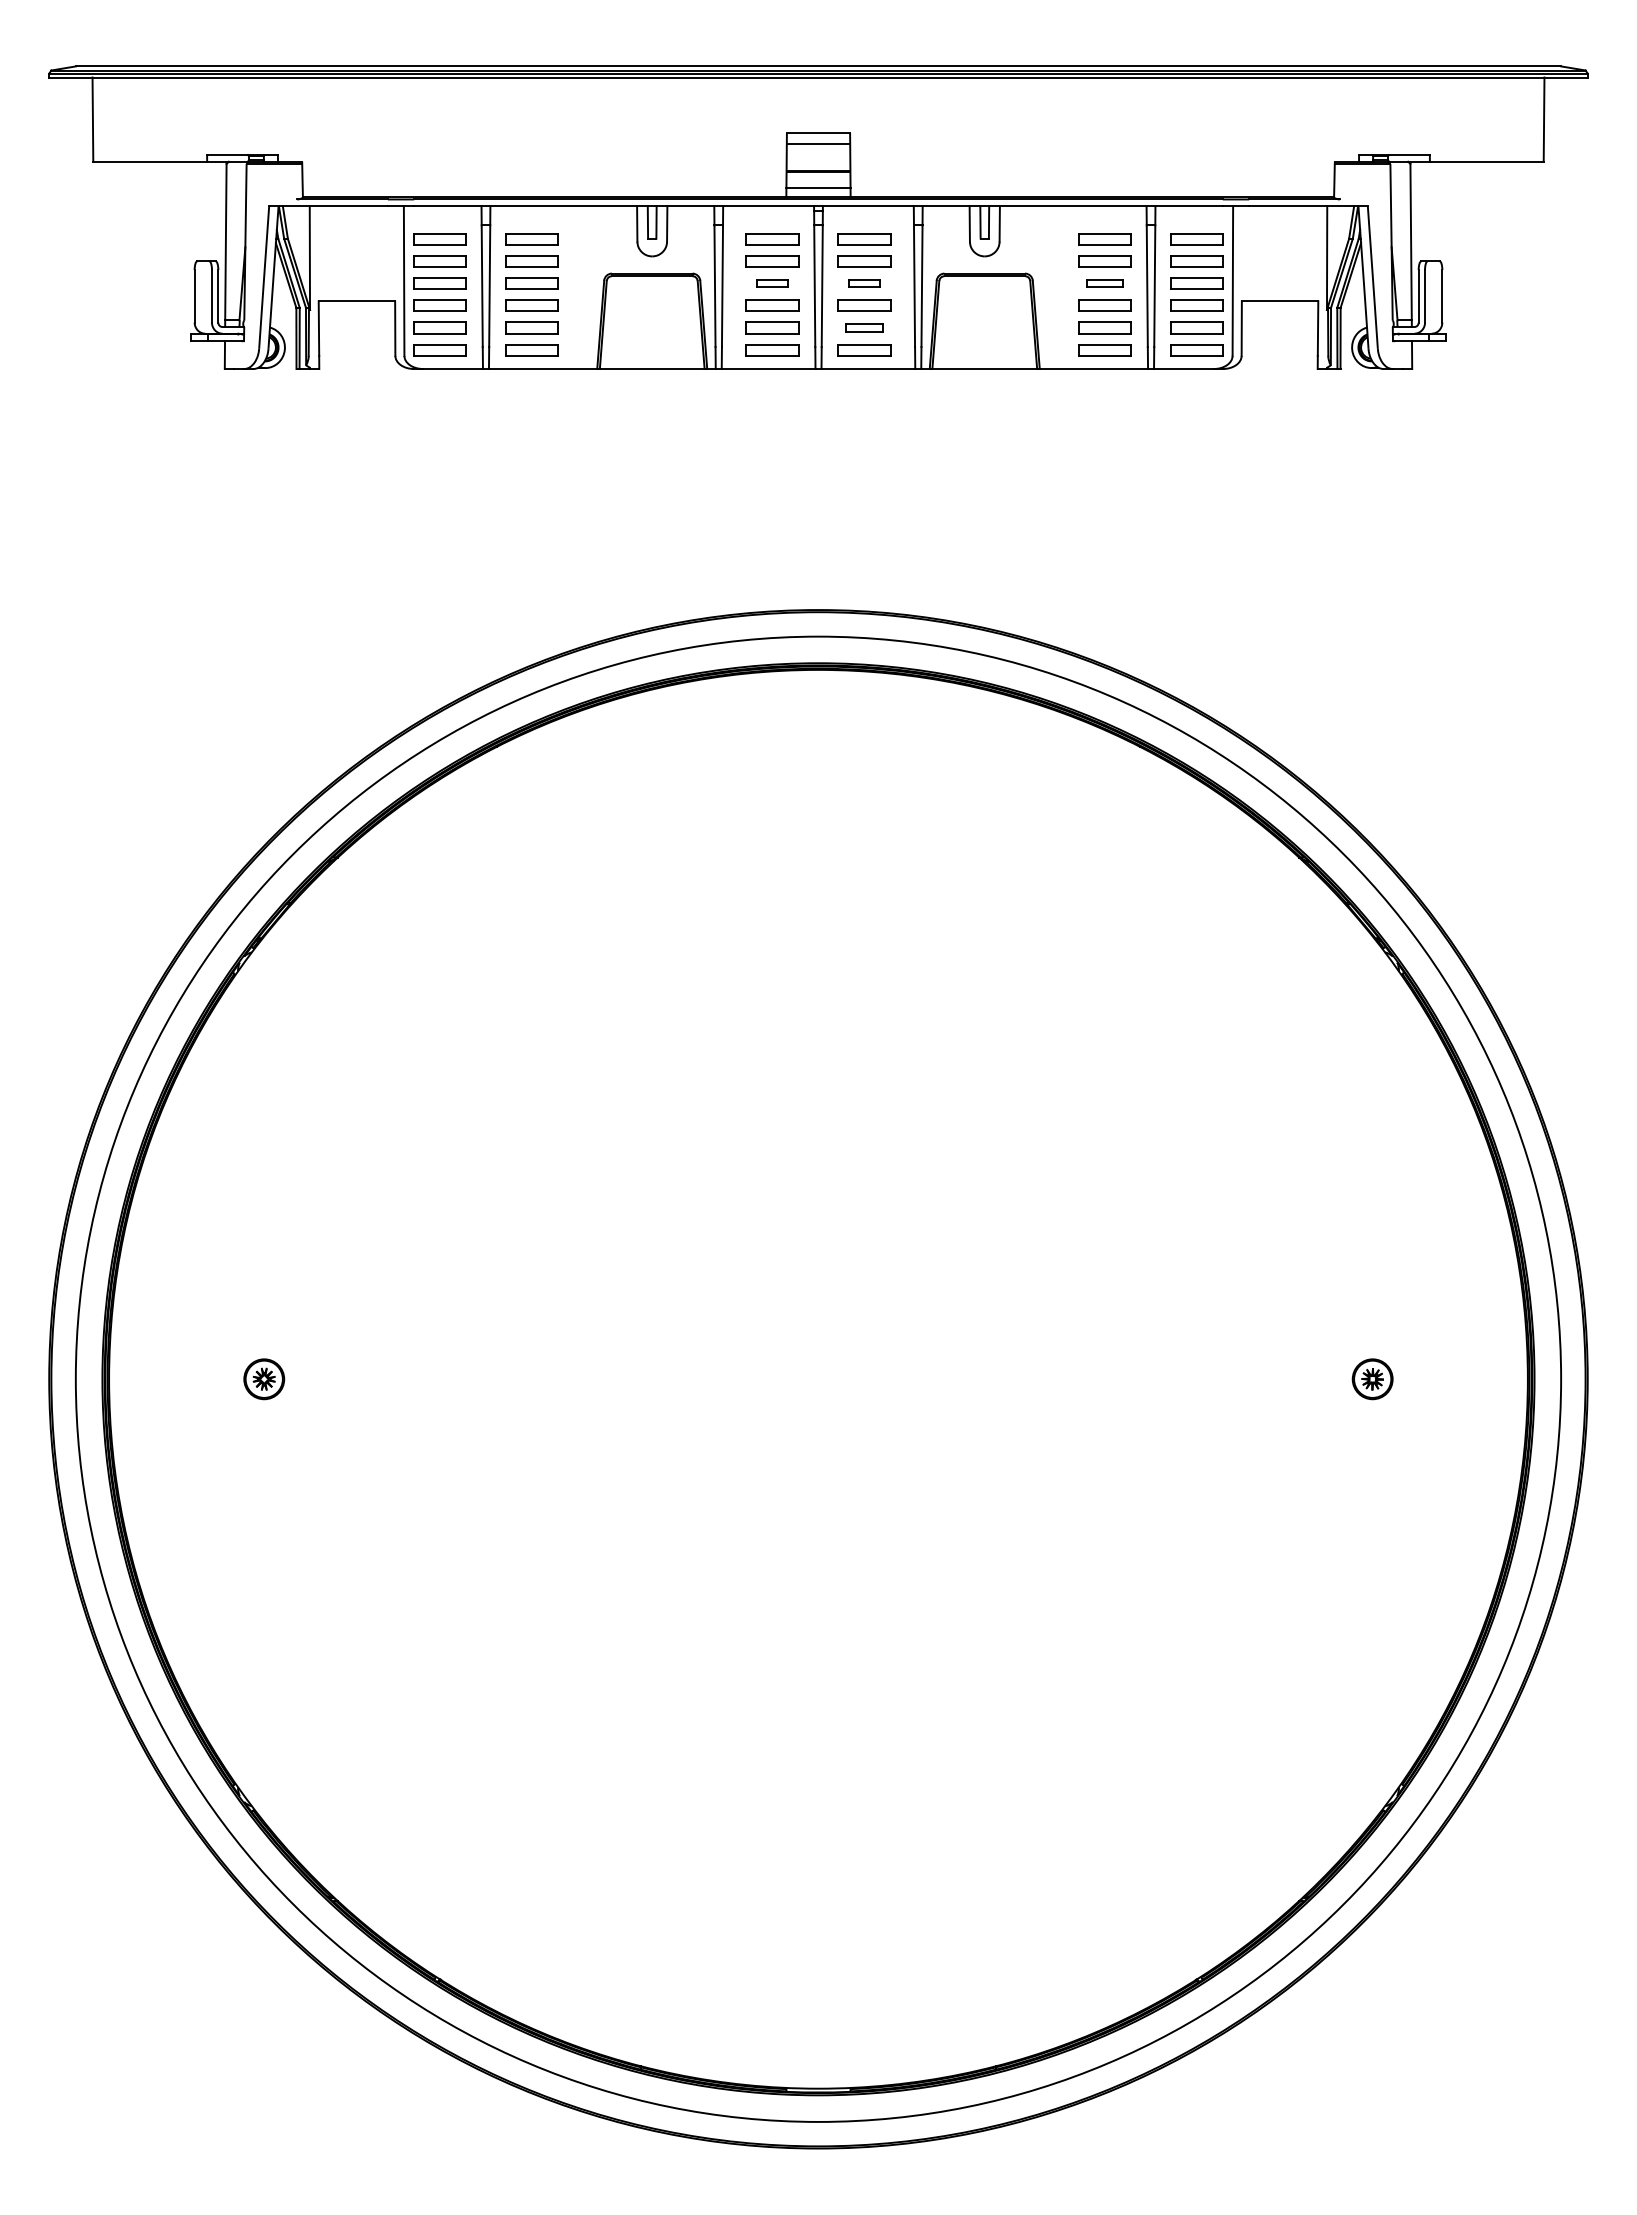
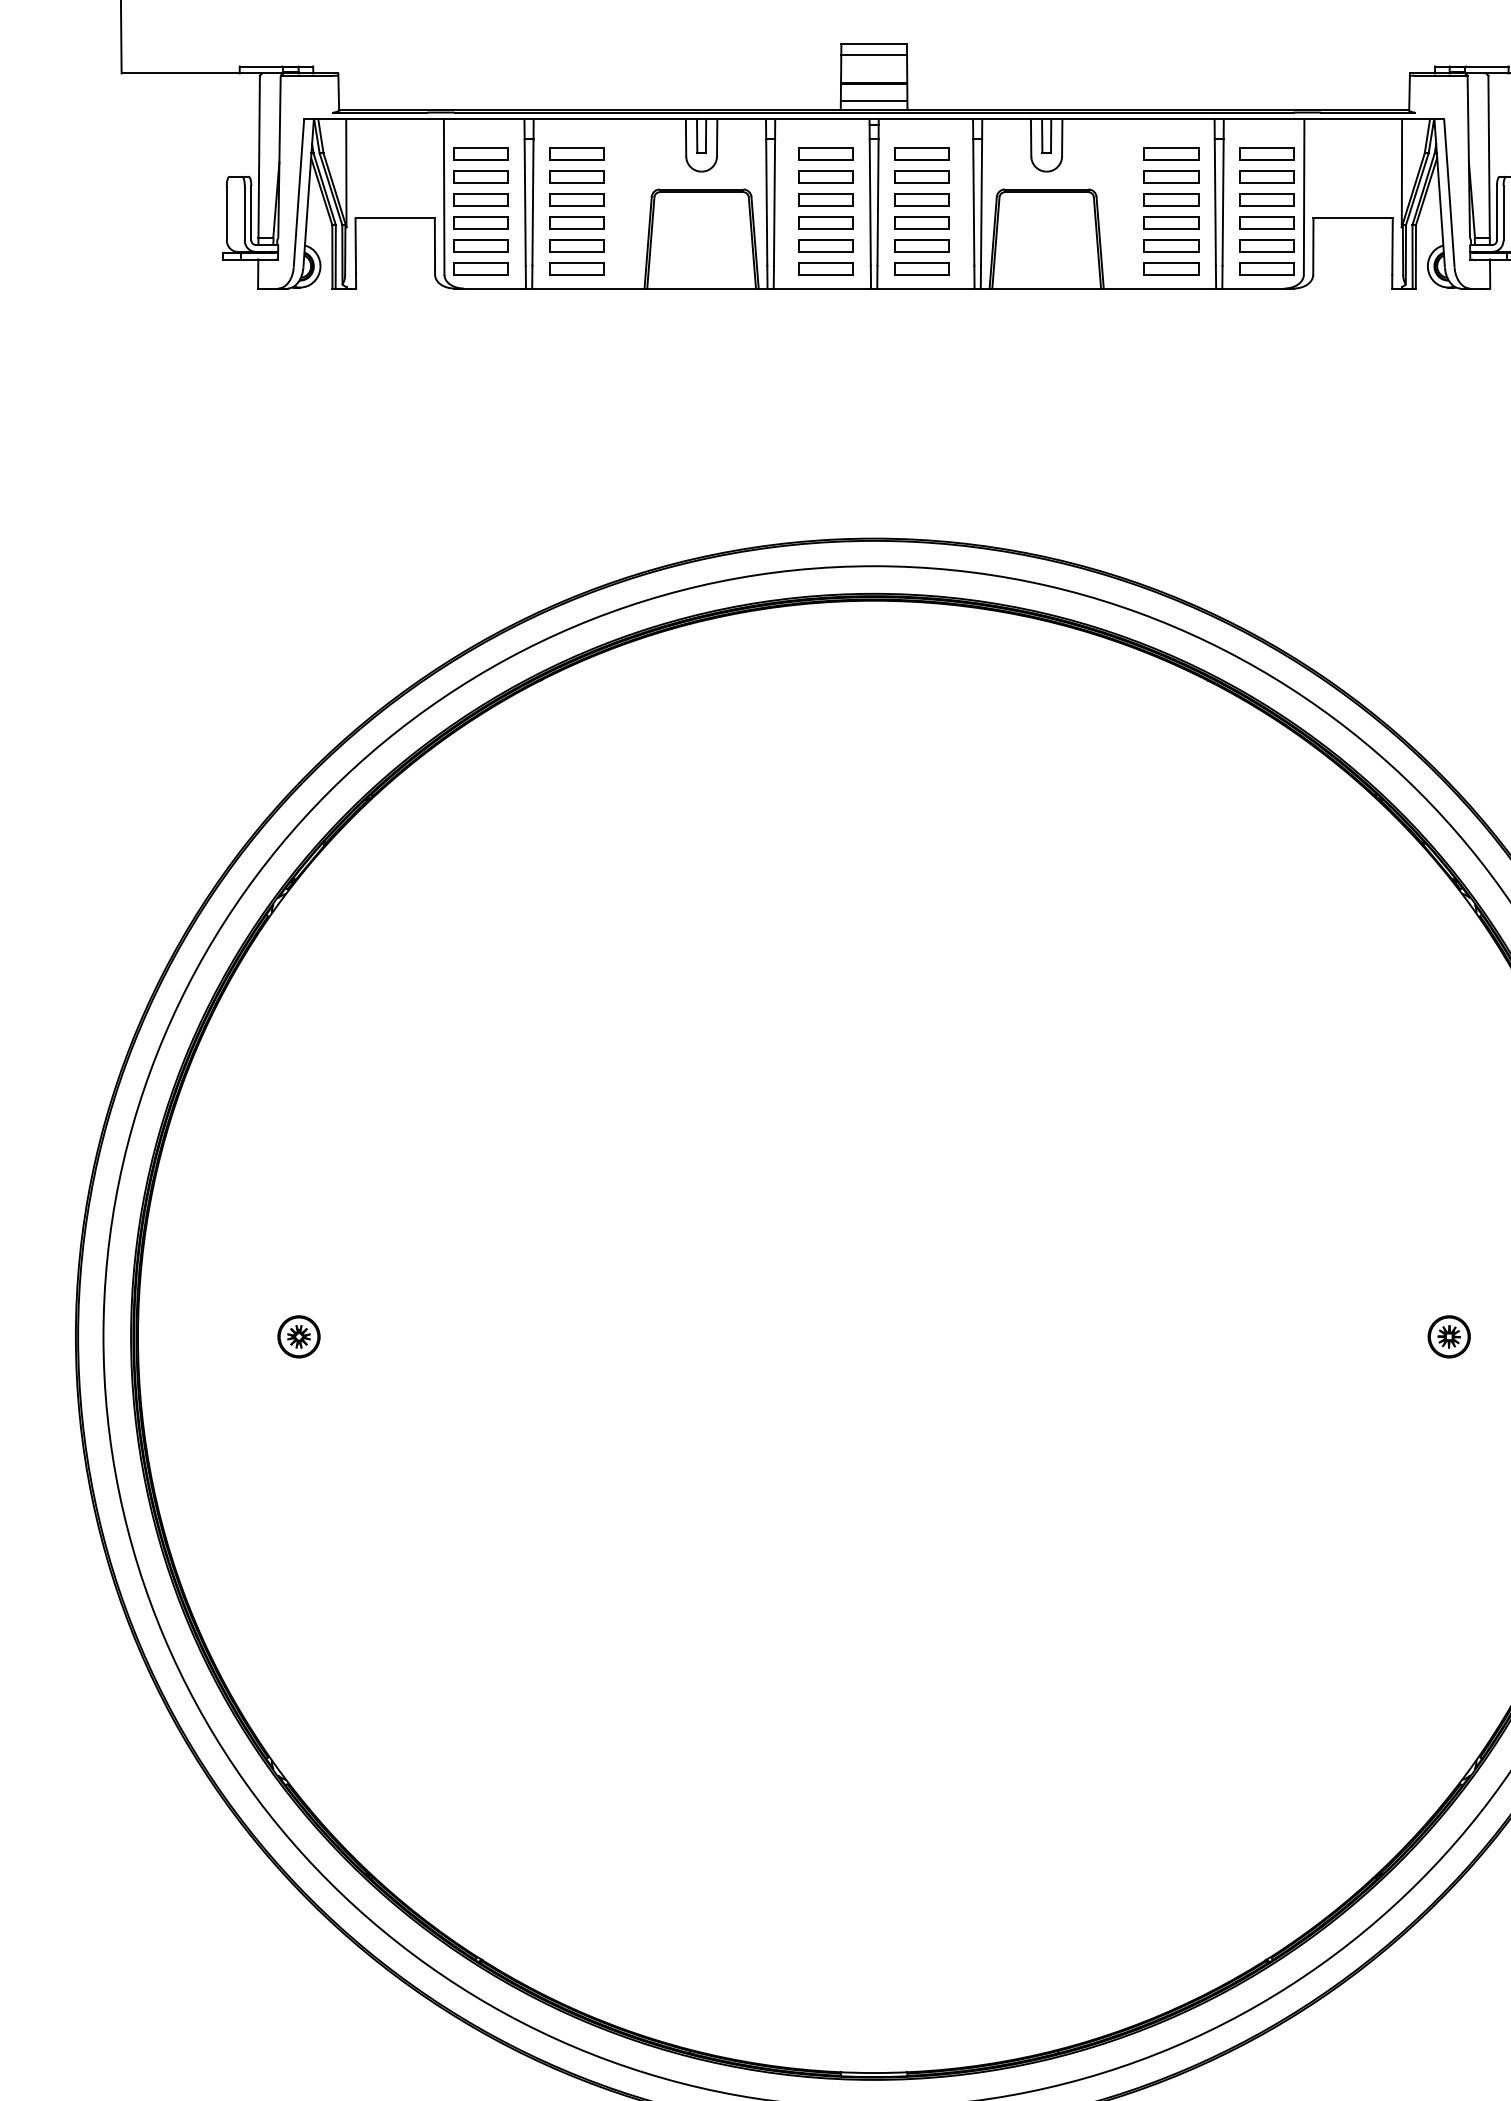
part: (772, 283) -> (826, 199), size x1.67
part: (864, 283) -> (921, 199), size x1.67
part: (1104, 283) -> (1170, 199), size x1.43
part: (864, 327) -> (921, 245), size x1.43

